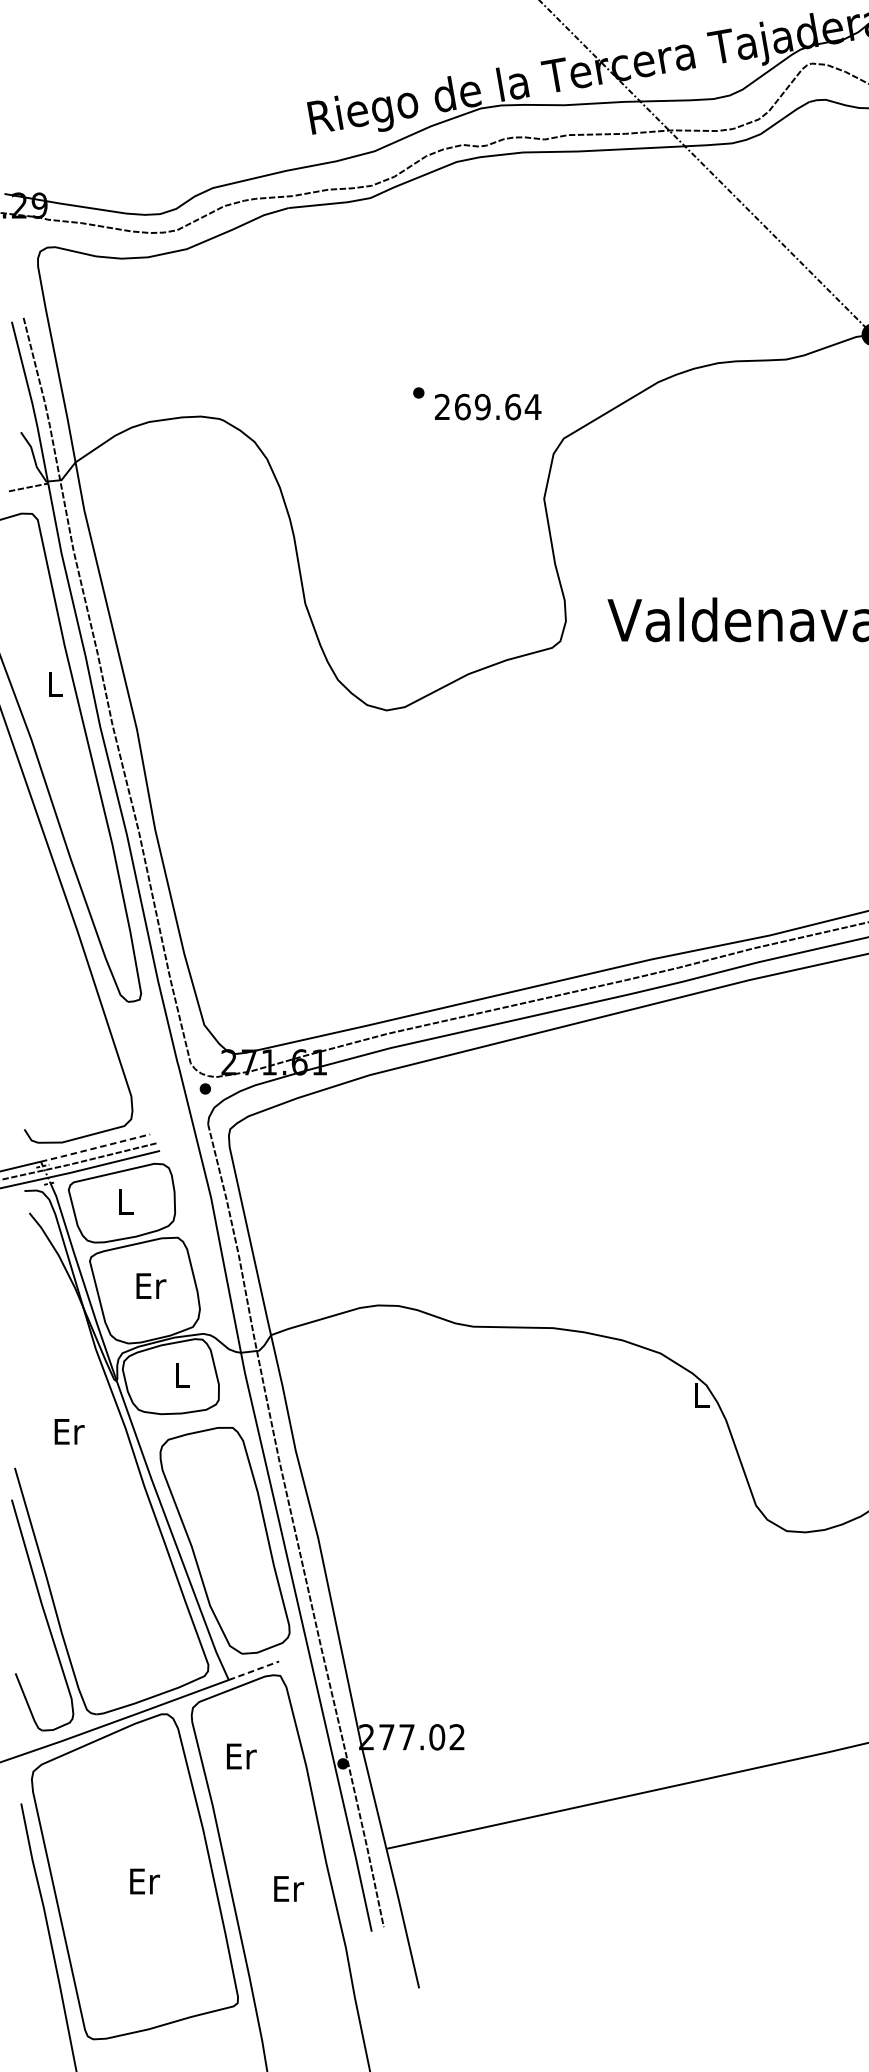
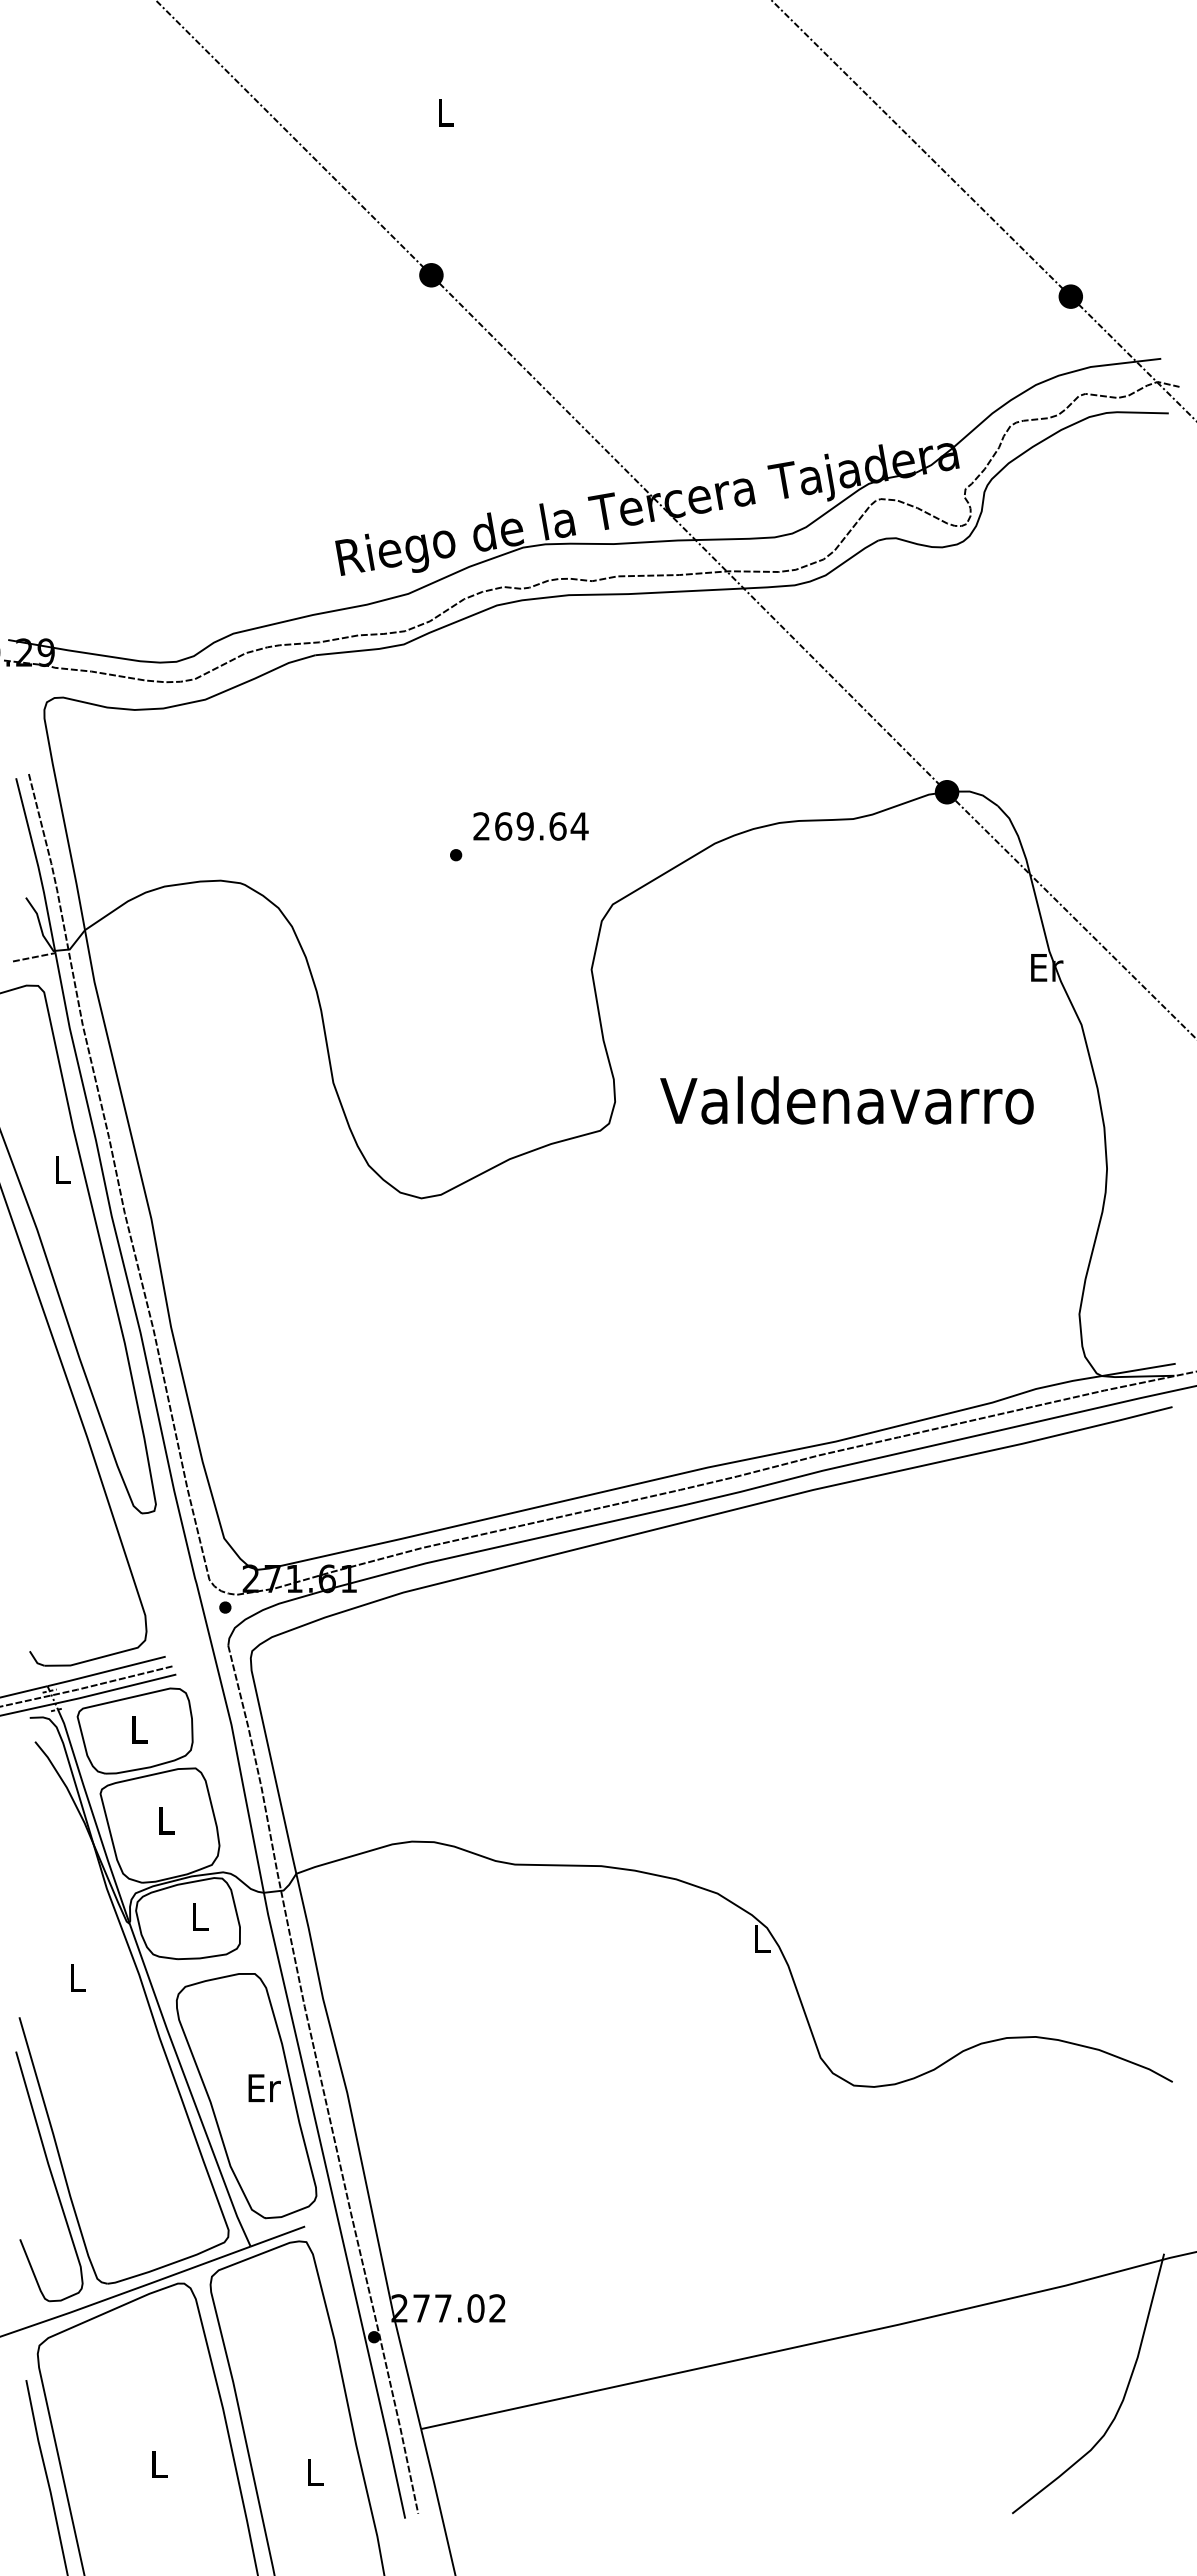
text: (487, 407) -> (530, 826), moved
line: (95, 1148) -> (106, 1671), dashed -> solid
text: (151, 1285) -> (167, 1820), Er -> L
text: (69, 1431) -> (78, 1977), Er -> L
line: (254, 1670) -> (278, 2236), dashed -> solid
text: (241, 1755) -> (264, 2087), moved
text: (145, 1881) -> (160, 2464), Er -> L
text: (288, 1889) -> (315, 2472), Er -> L

